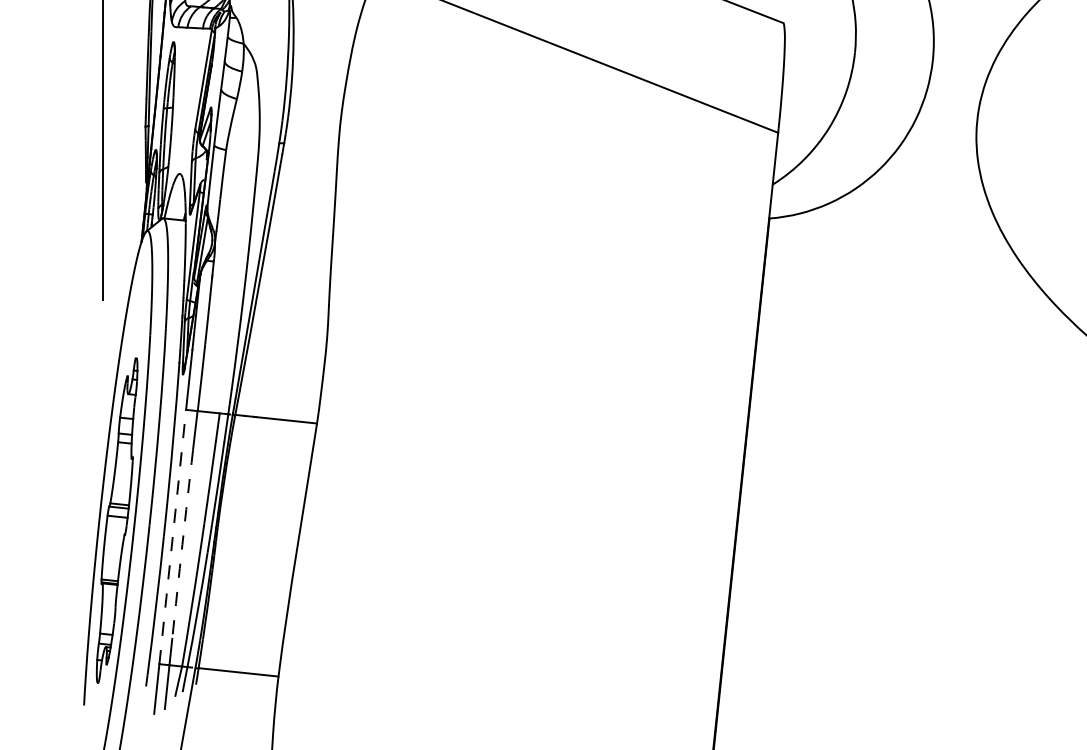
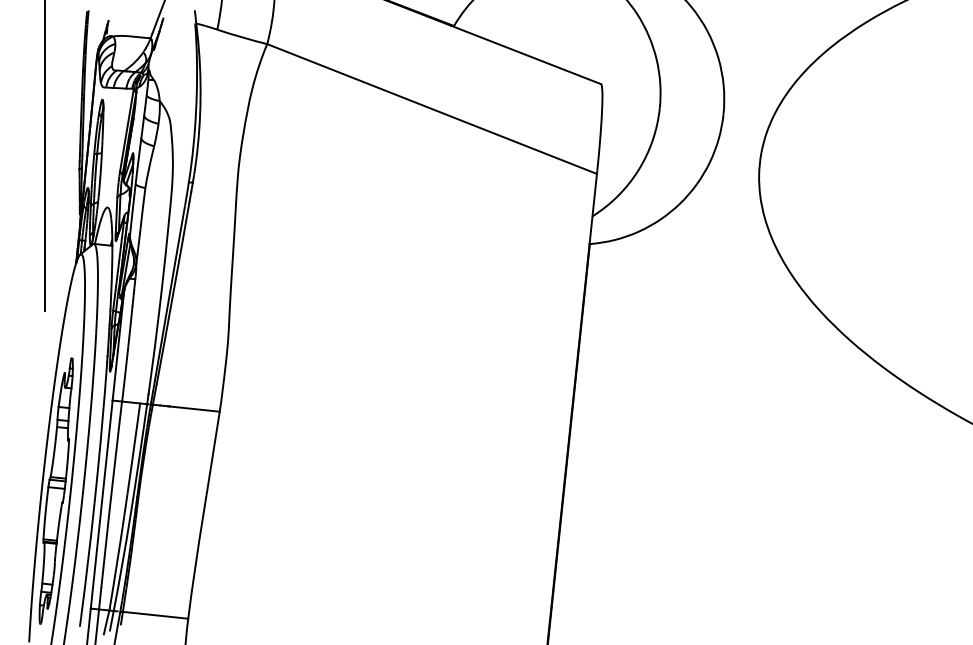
line: (172, 536) -> (101, 504), dashed -> solid
arc: (182, 544) -> (109, 510), dashed -> solid

